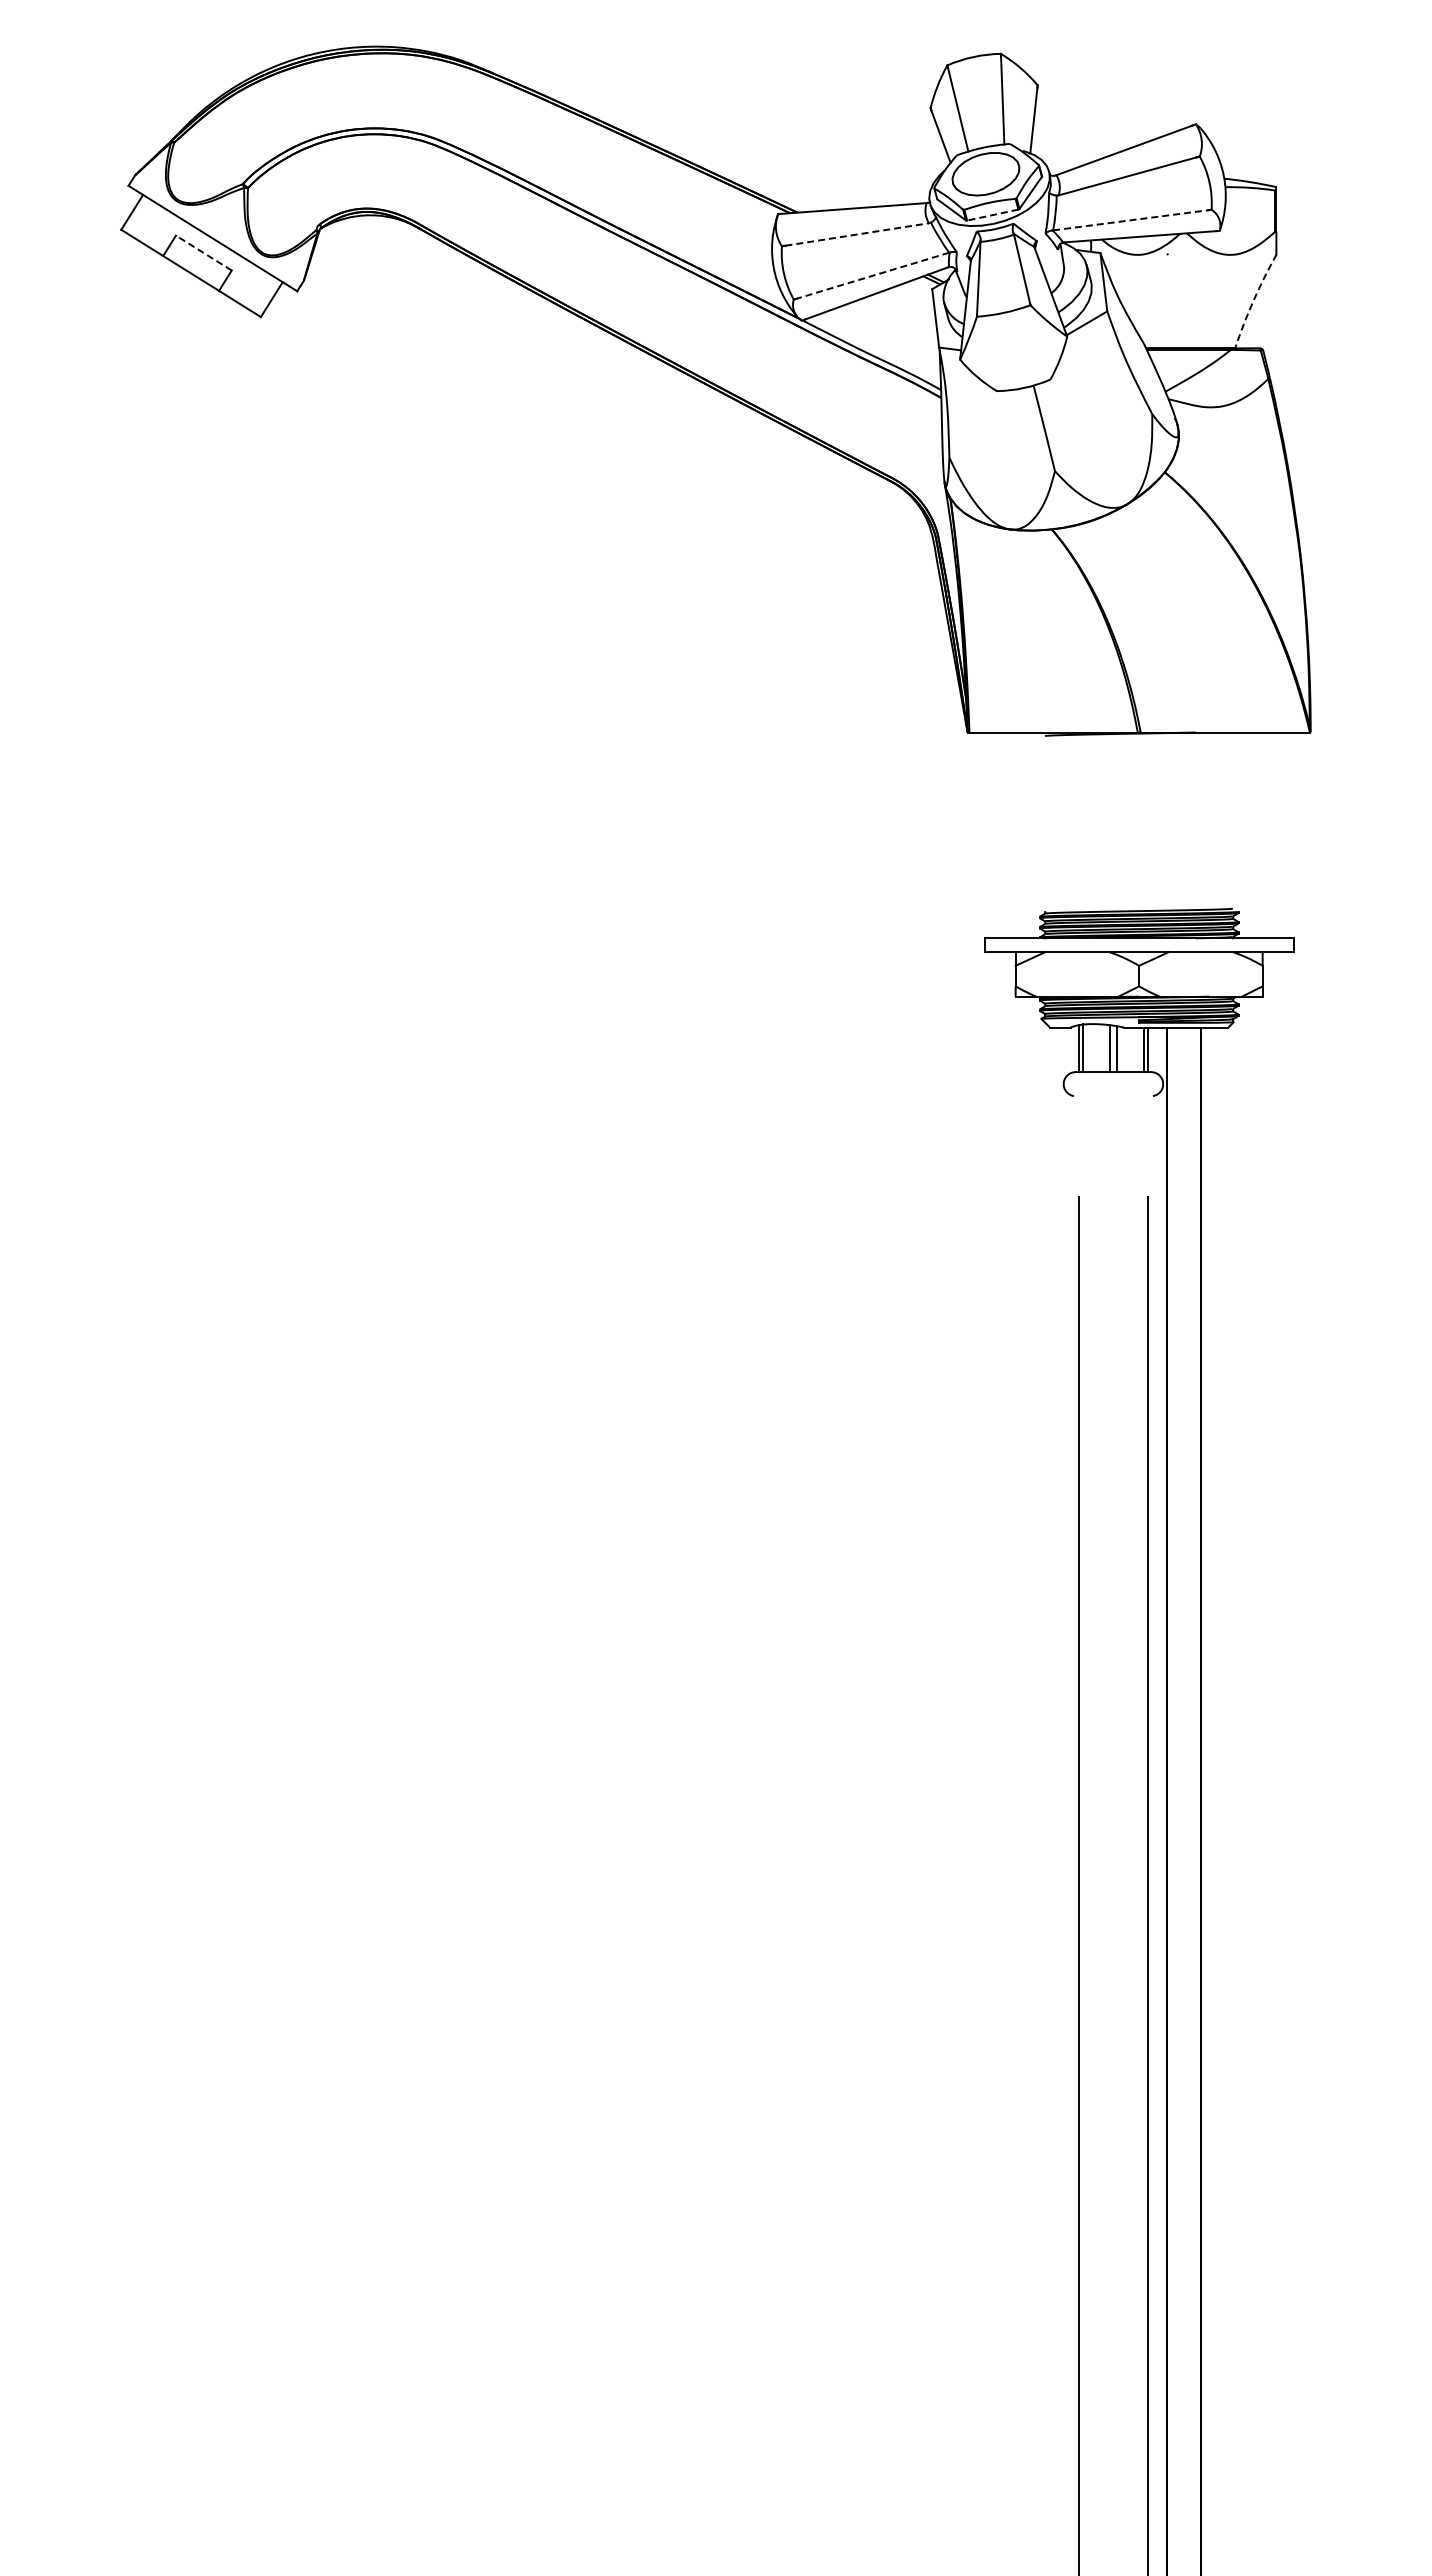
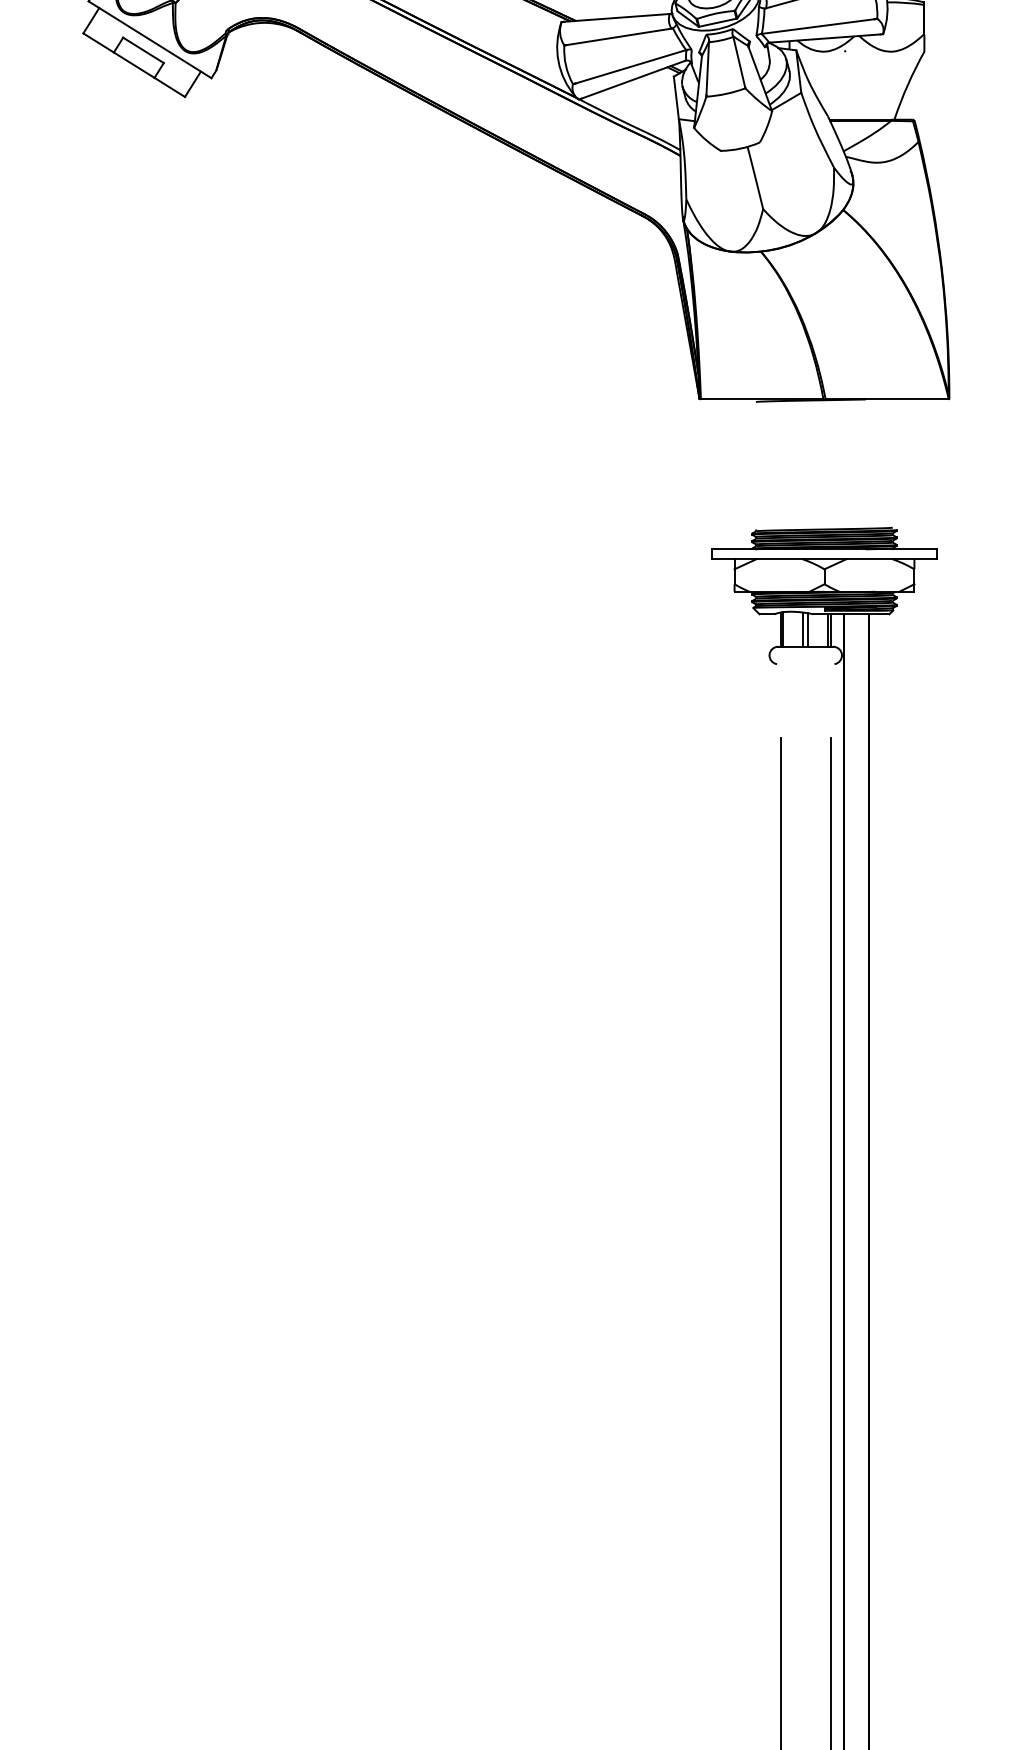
line: (992, 215) -> (717, 23), dashed -> solid
line: (1131, 220) -> (818, 26), dashed -> solid
line: (857, 234) -> (619, 36), dashed -> solid
line: (203, 253) -> (143, 50), dashed -> solid
line: (872, 275) -> (630, 66), dashed -> solid
arc: (1253, 300) -> (907, 84), dashed -> solid

